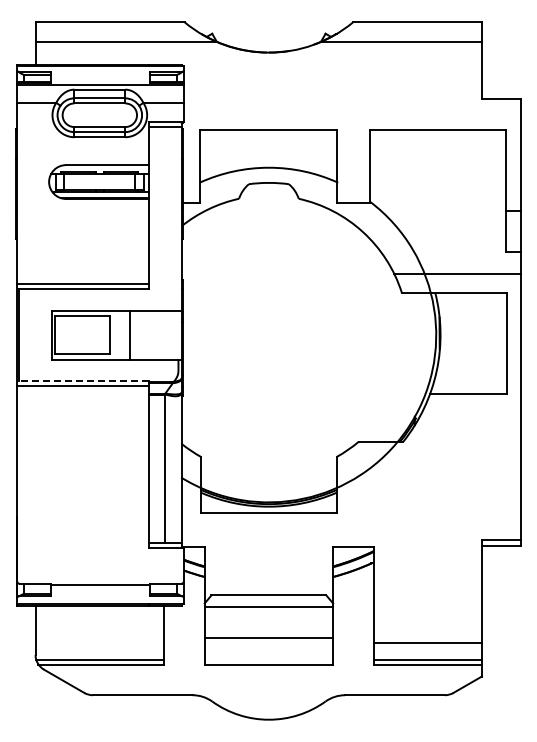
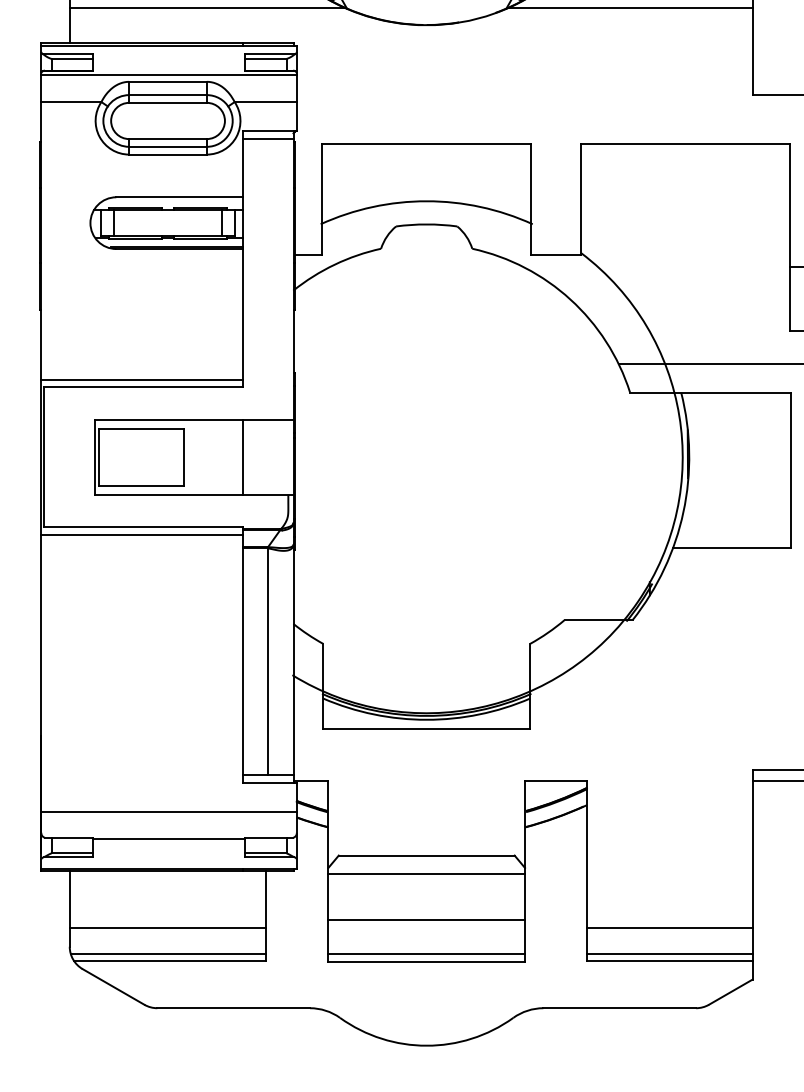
line: (129, 334) -> (242, 456), moved
line: (83, 380) -> (143, 526), dashed -> solid
line: (100, 567) -> (169, 812), added
line: (99, 642) -> (167, 927), added
line: (268, 660) -> (426, 955), added

